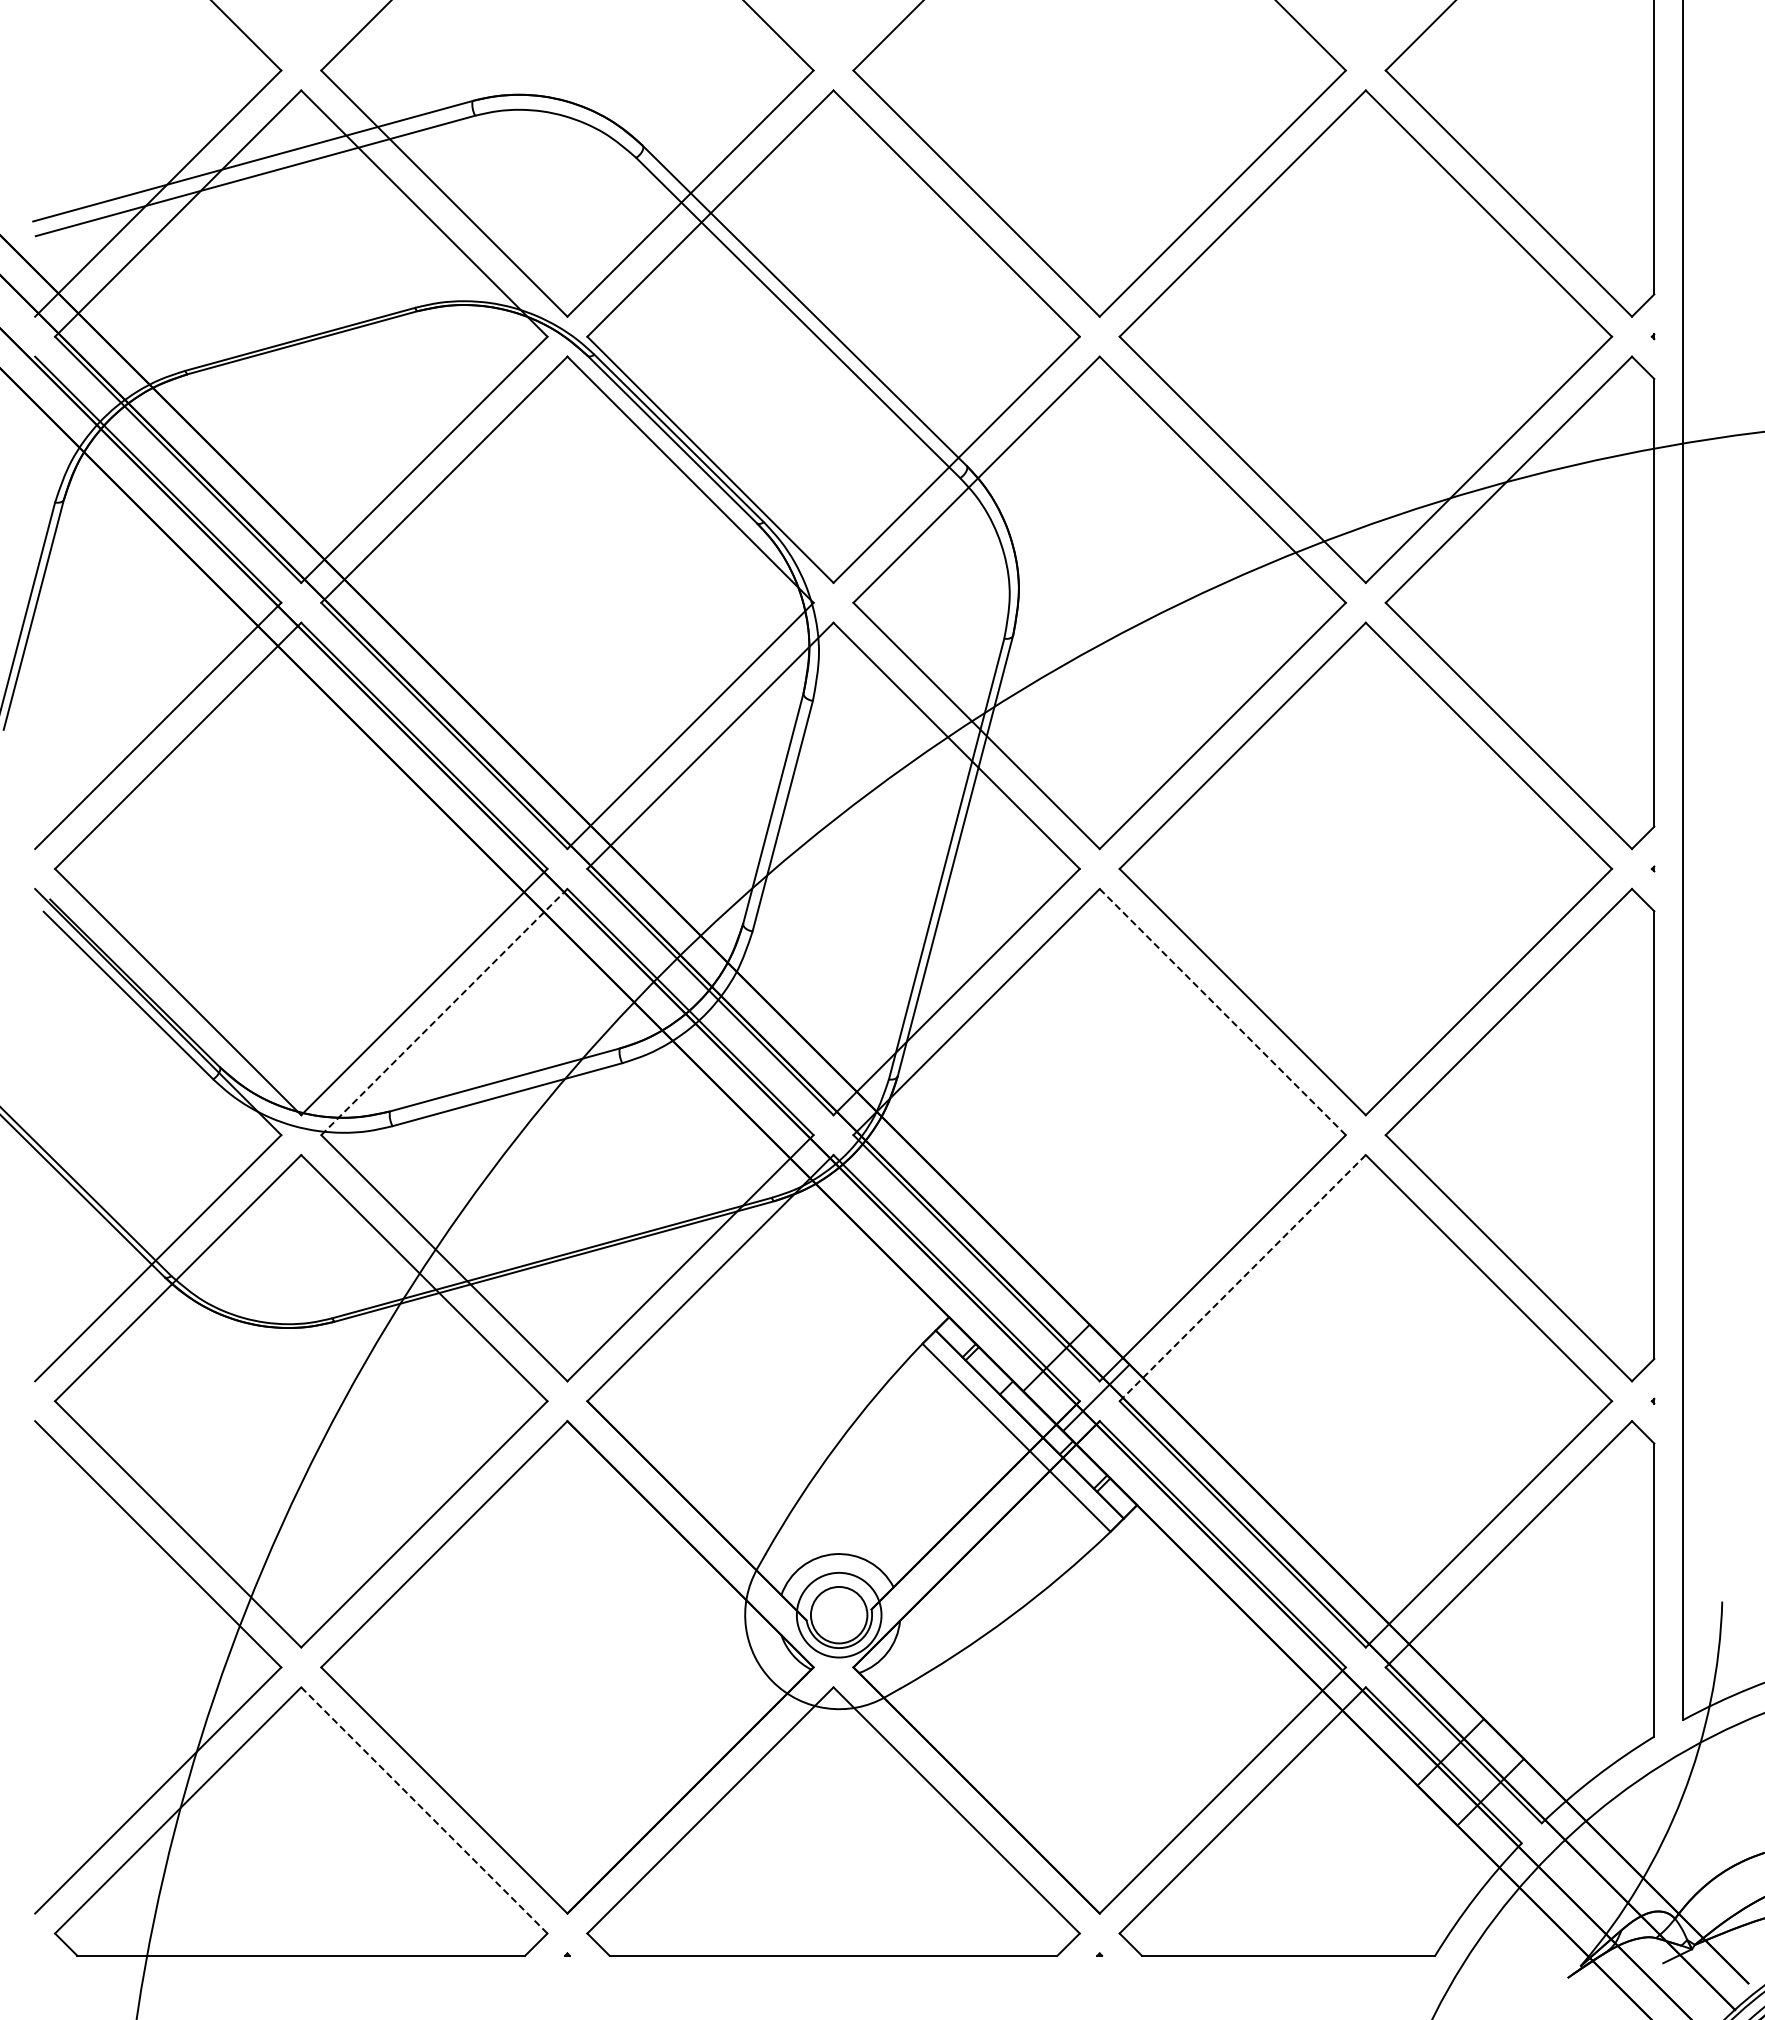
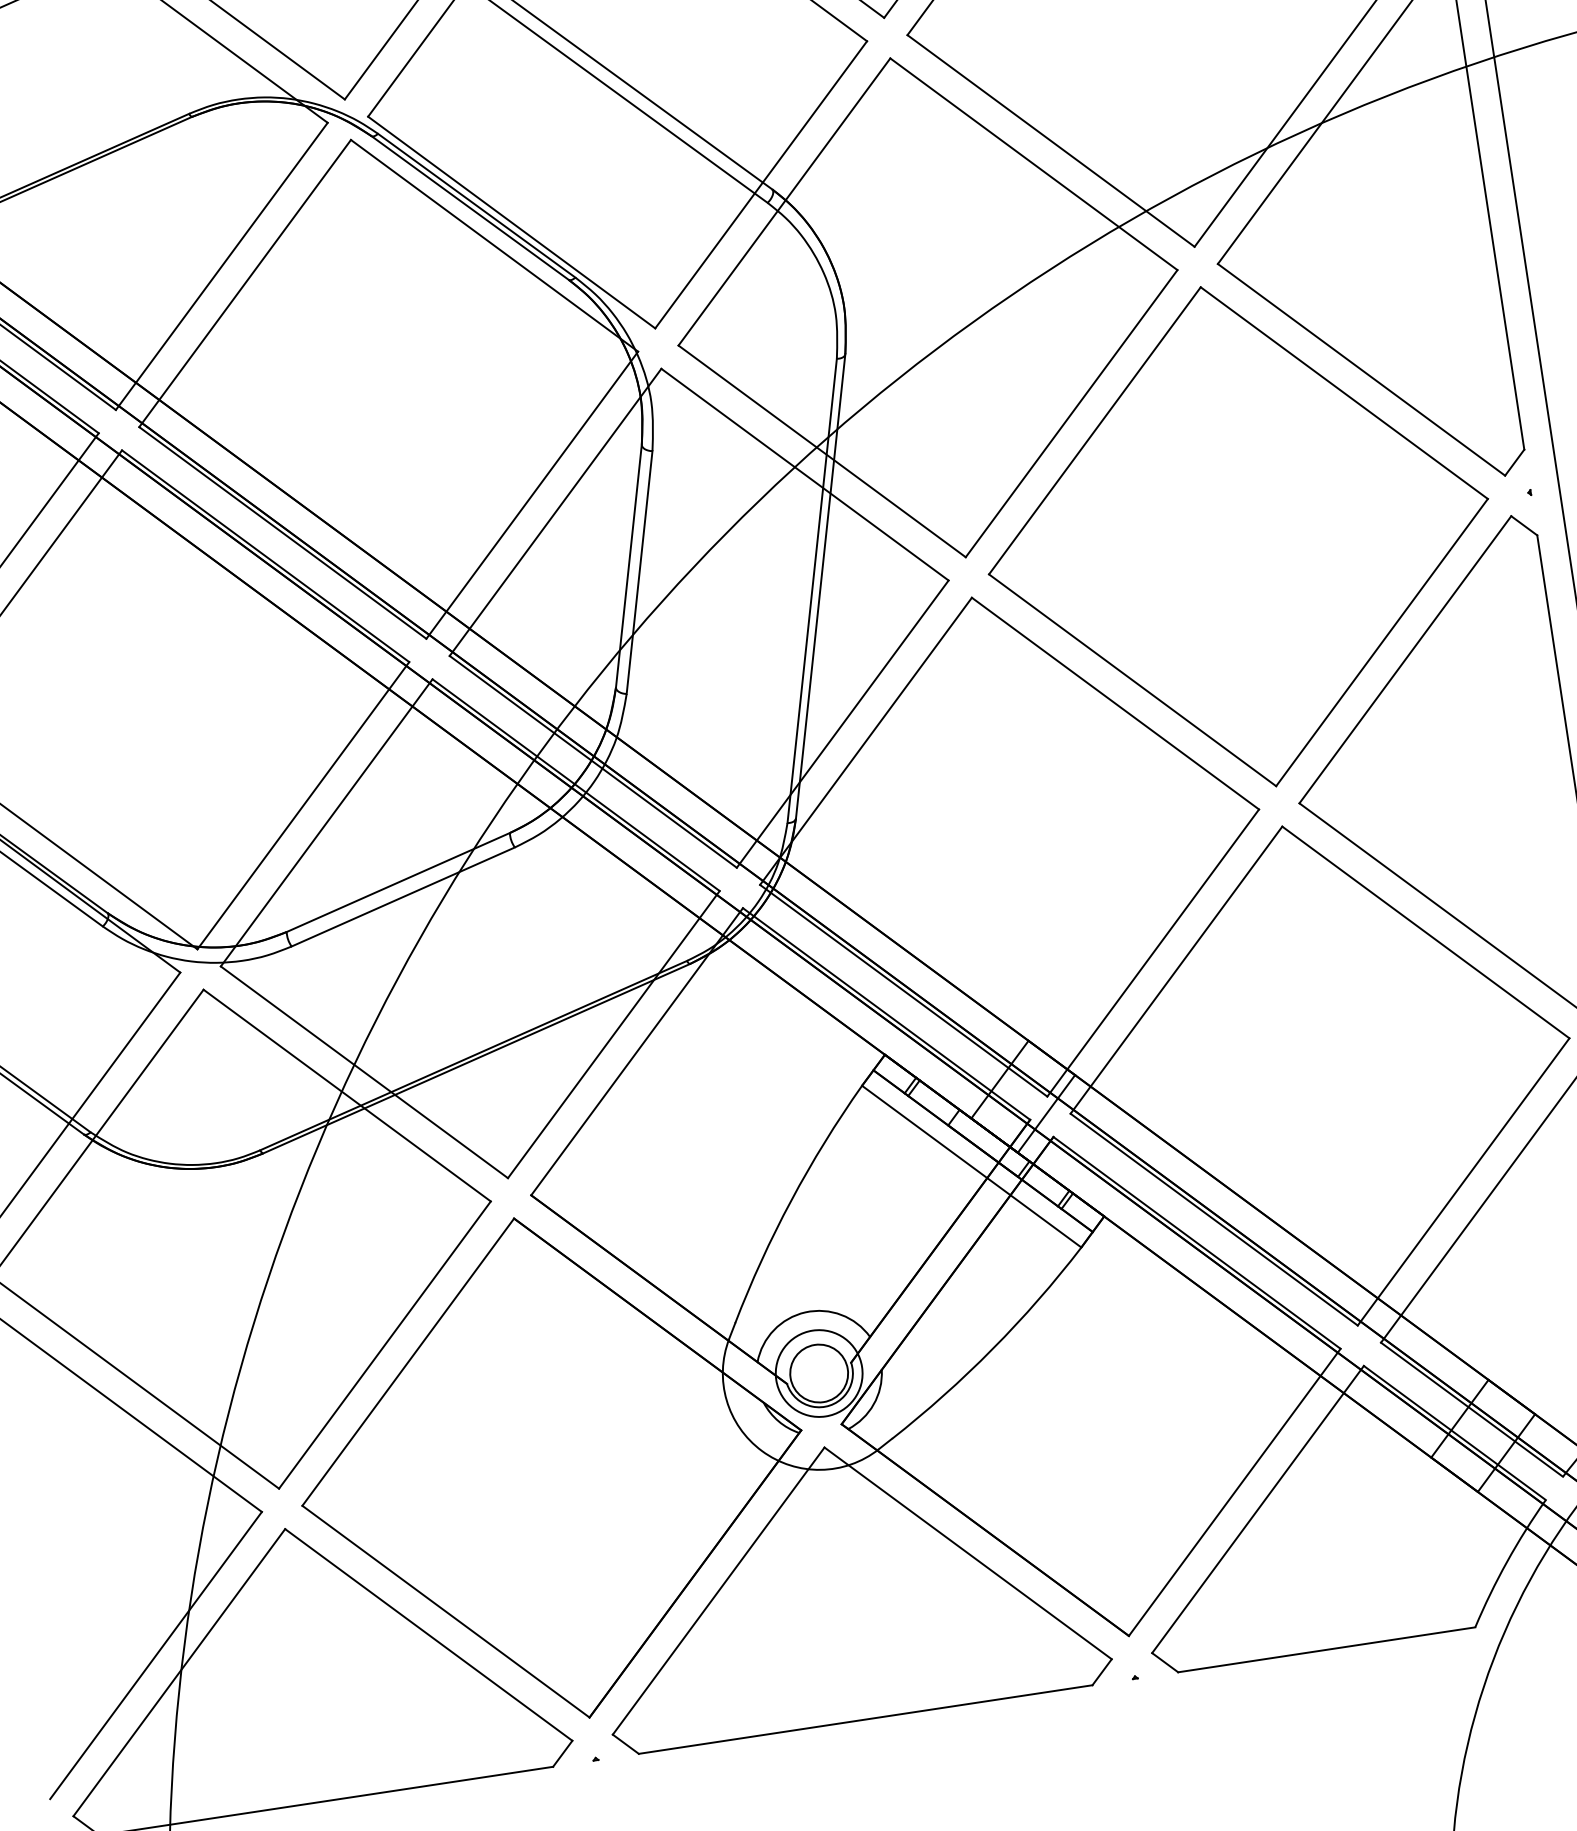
line: (444, 1011) -> (326, 822), dashed -> solid
line: (1223, 1012) -> (1116, 703), dashed -> solid
line: (1243, 1277) -> (1177, 969), dashed -> solid
line: (424, 1810) -> (428, 1634), dashed -> solid

